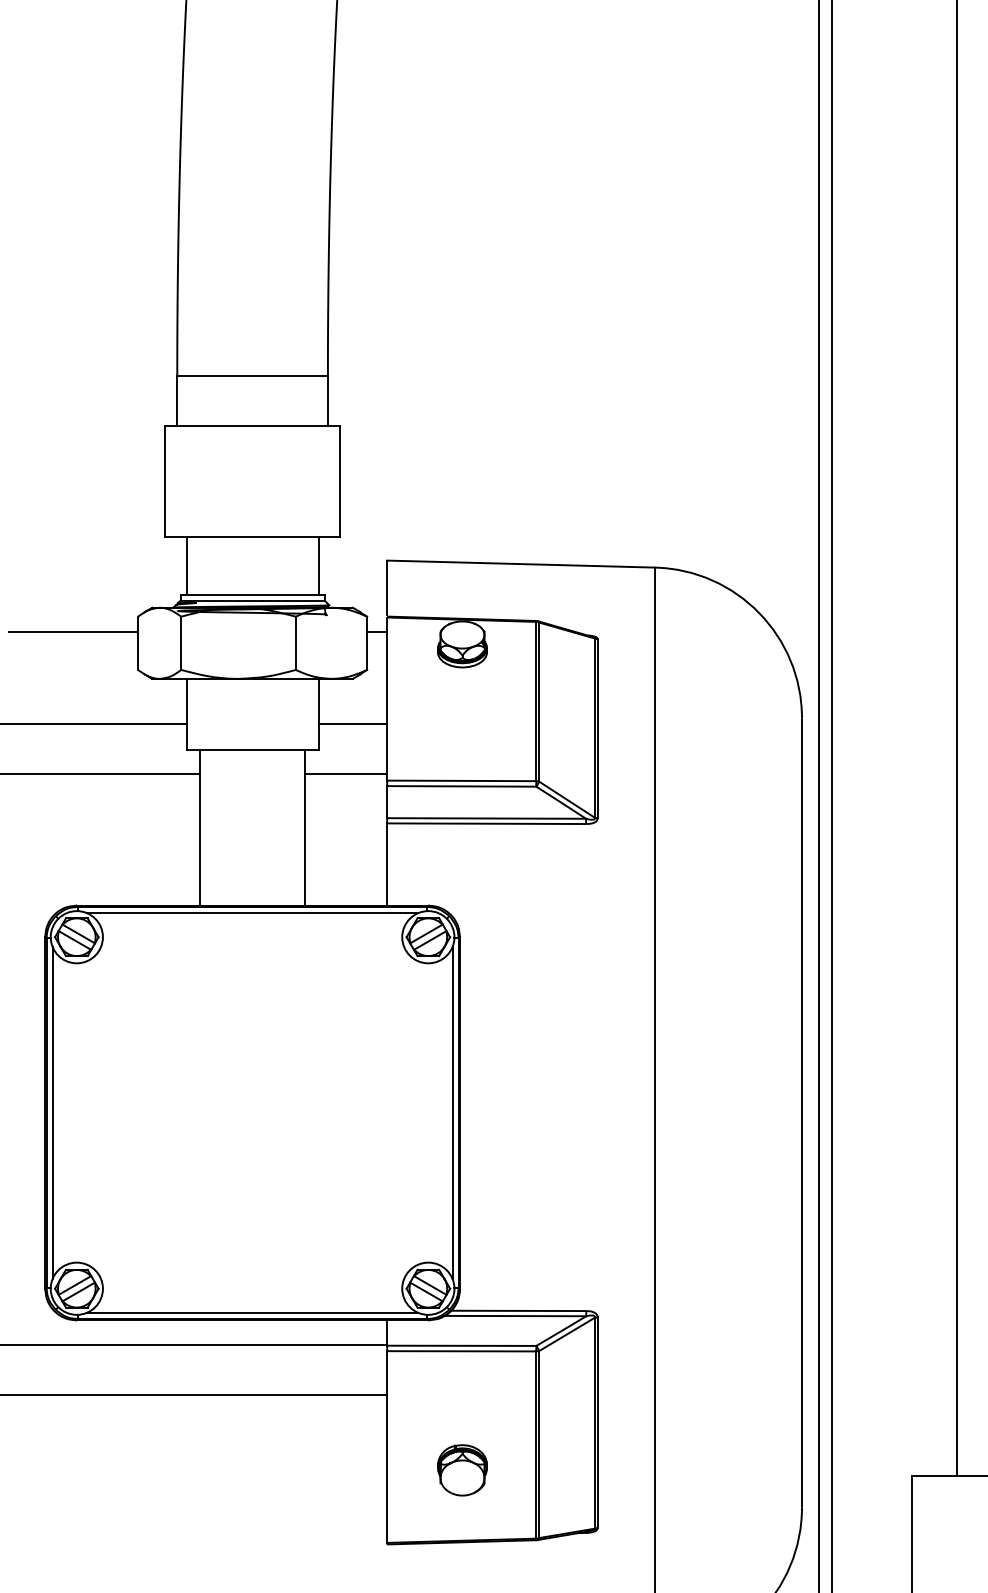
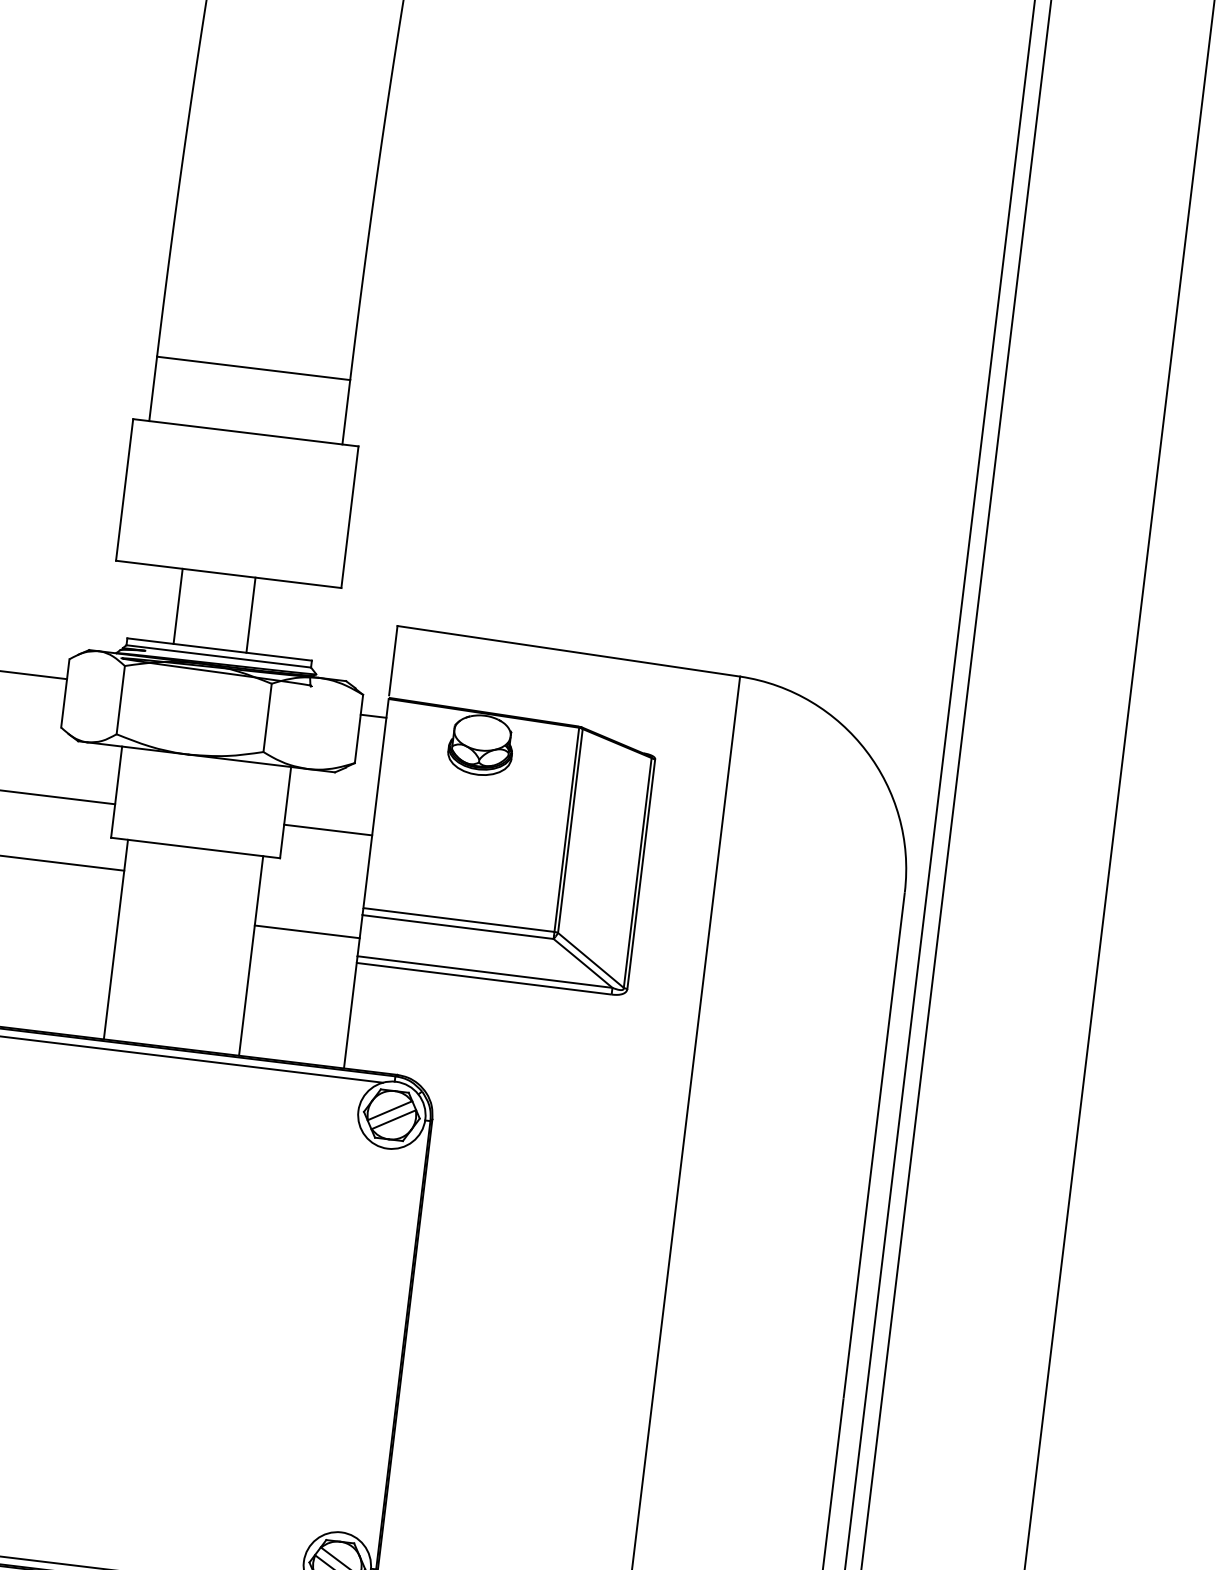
line: (186, 565) -> (177, 605), moved
line: (318, 565) -> (251, 614), moved
line: (346, 774) -> (307, 932), moved
line: (452, 1112) -> (395, 1343), removed

